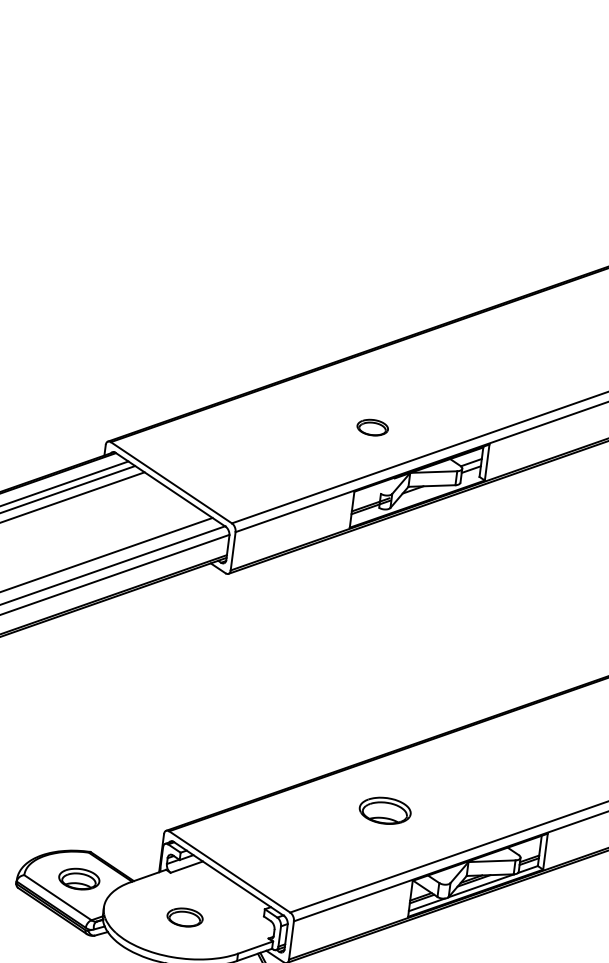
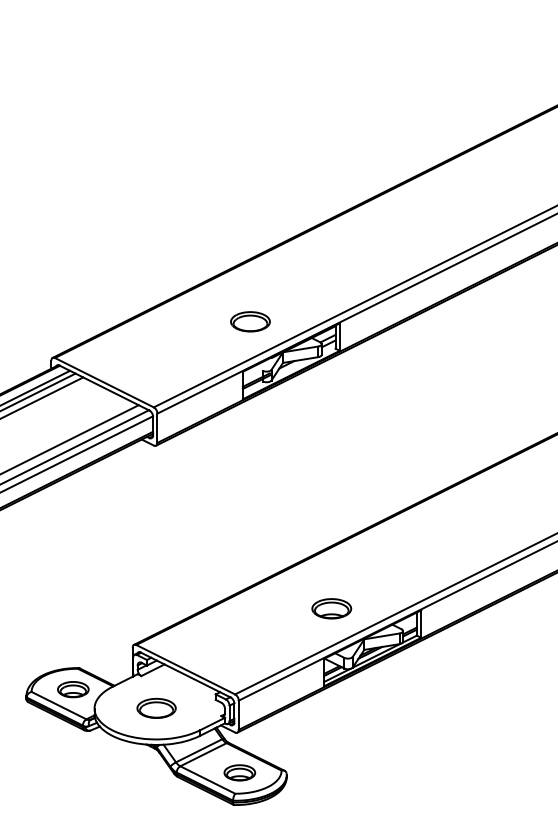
part: (372, 427) -> (250, 321), size x1.67
part: (384, 810) -> (331, 608), moved
part: (185, 916) -> (156, 707), size x1.43

